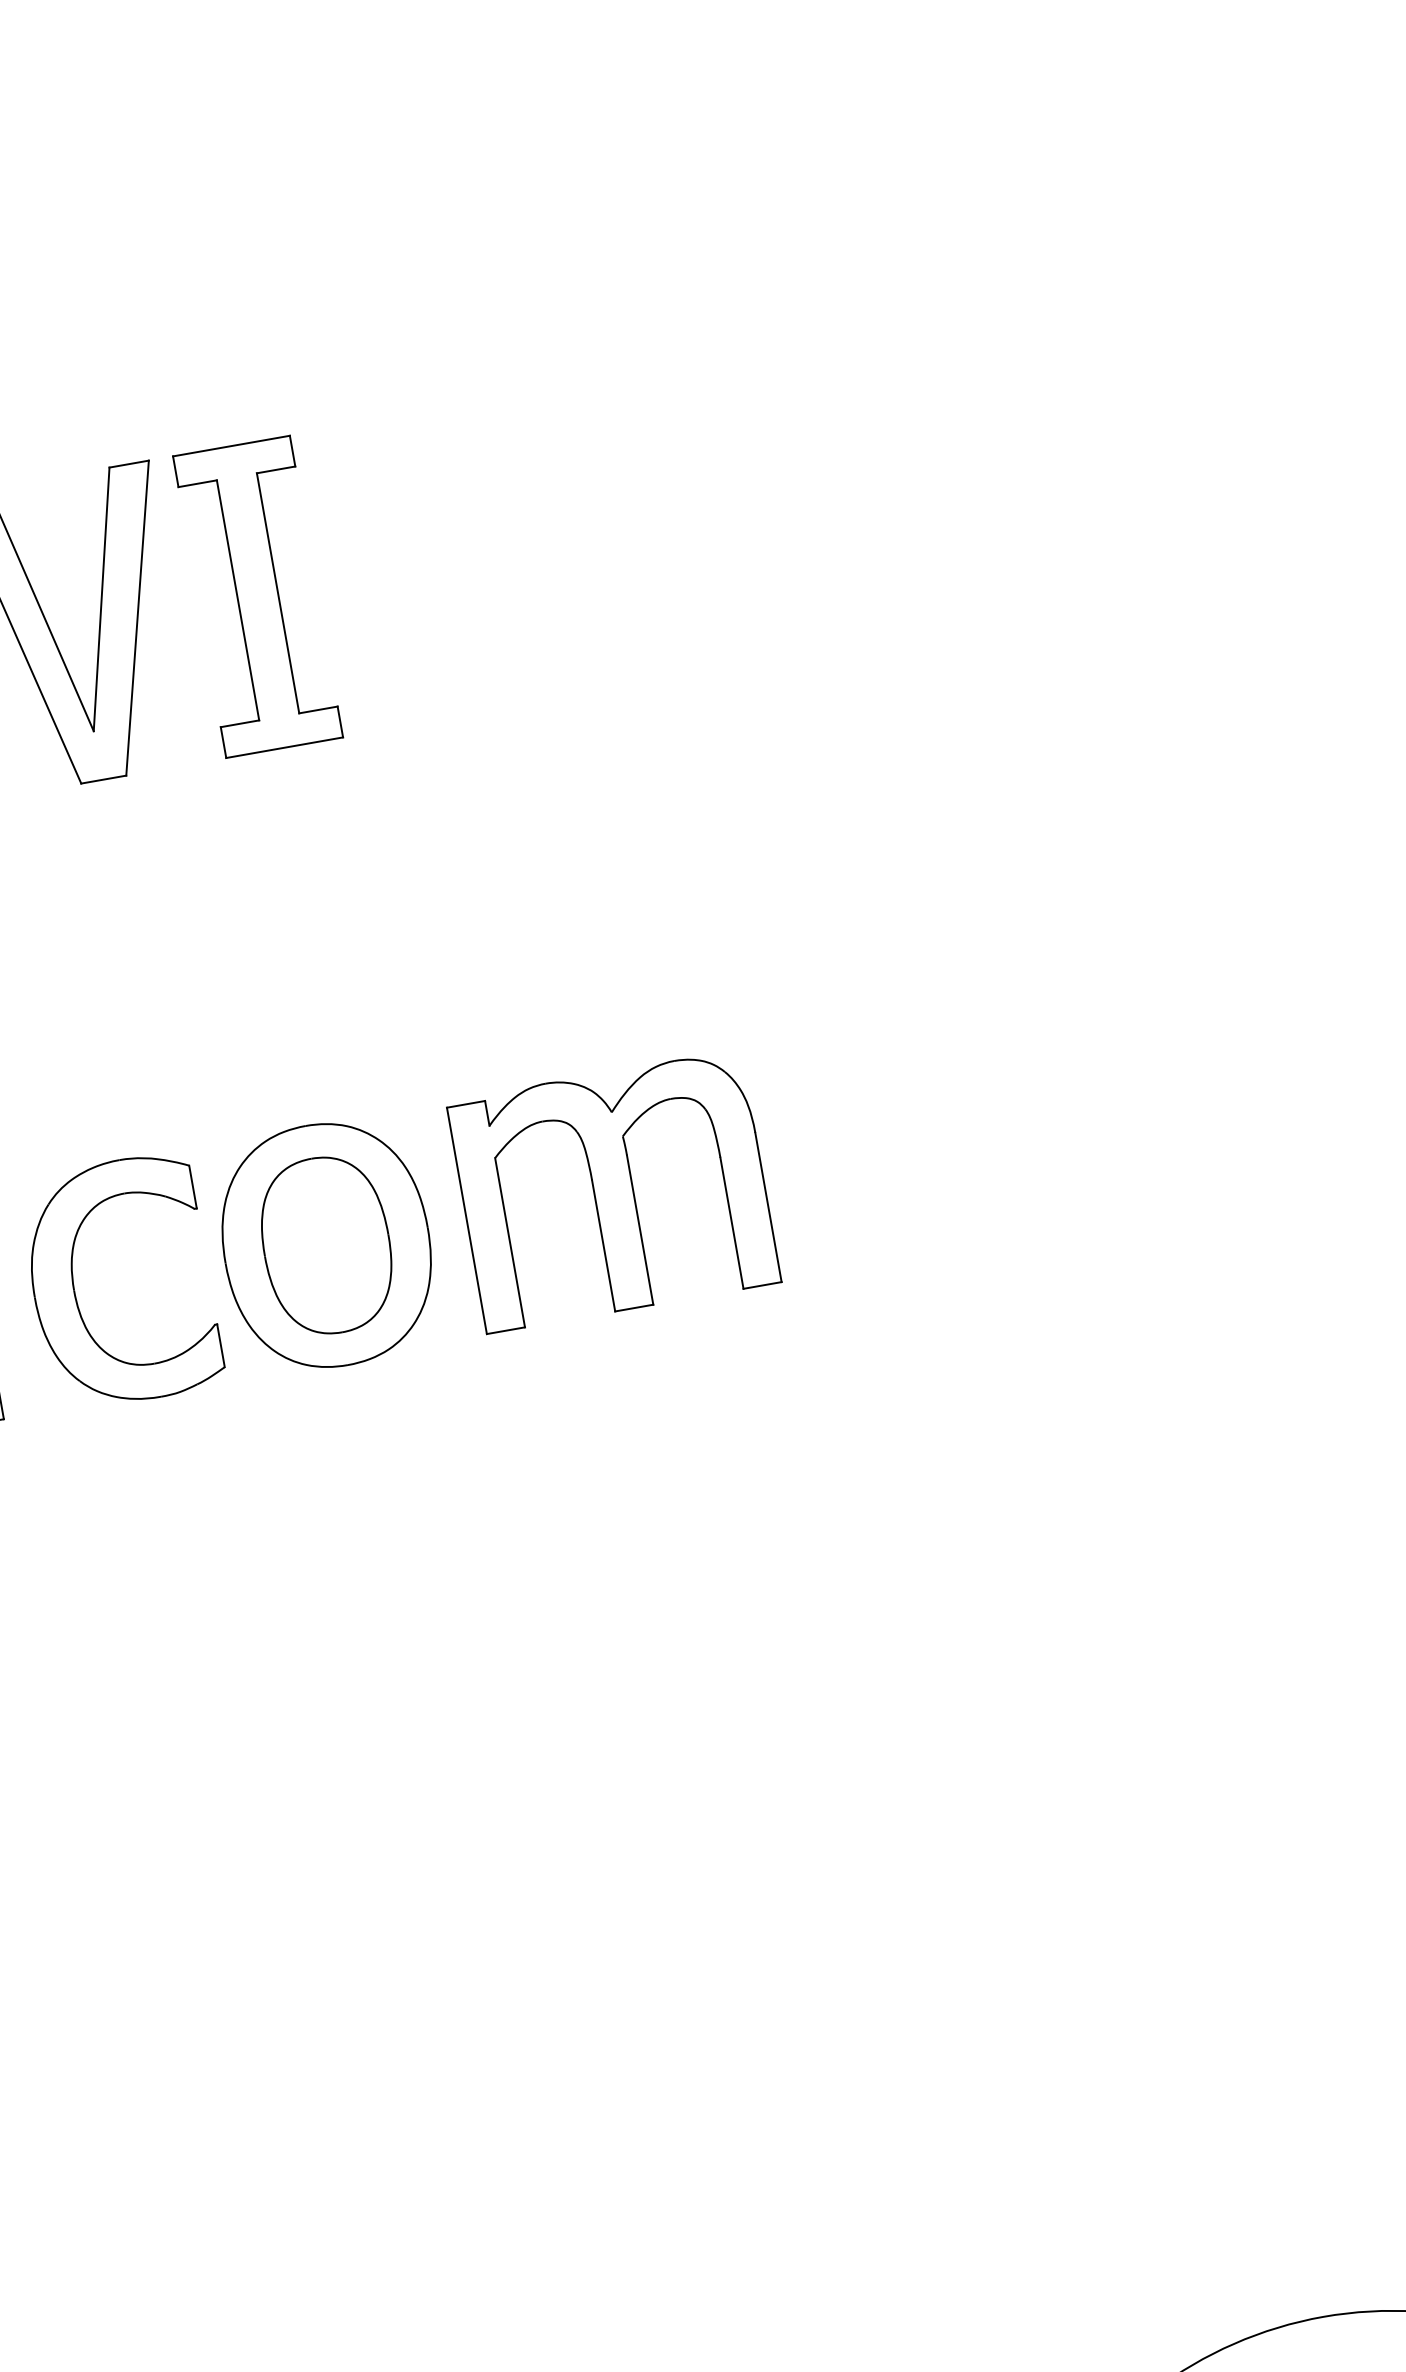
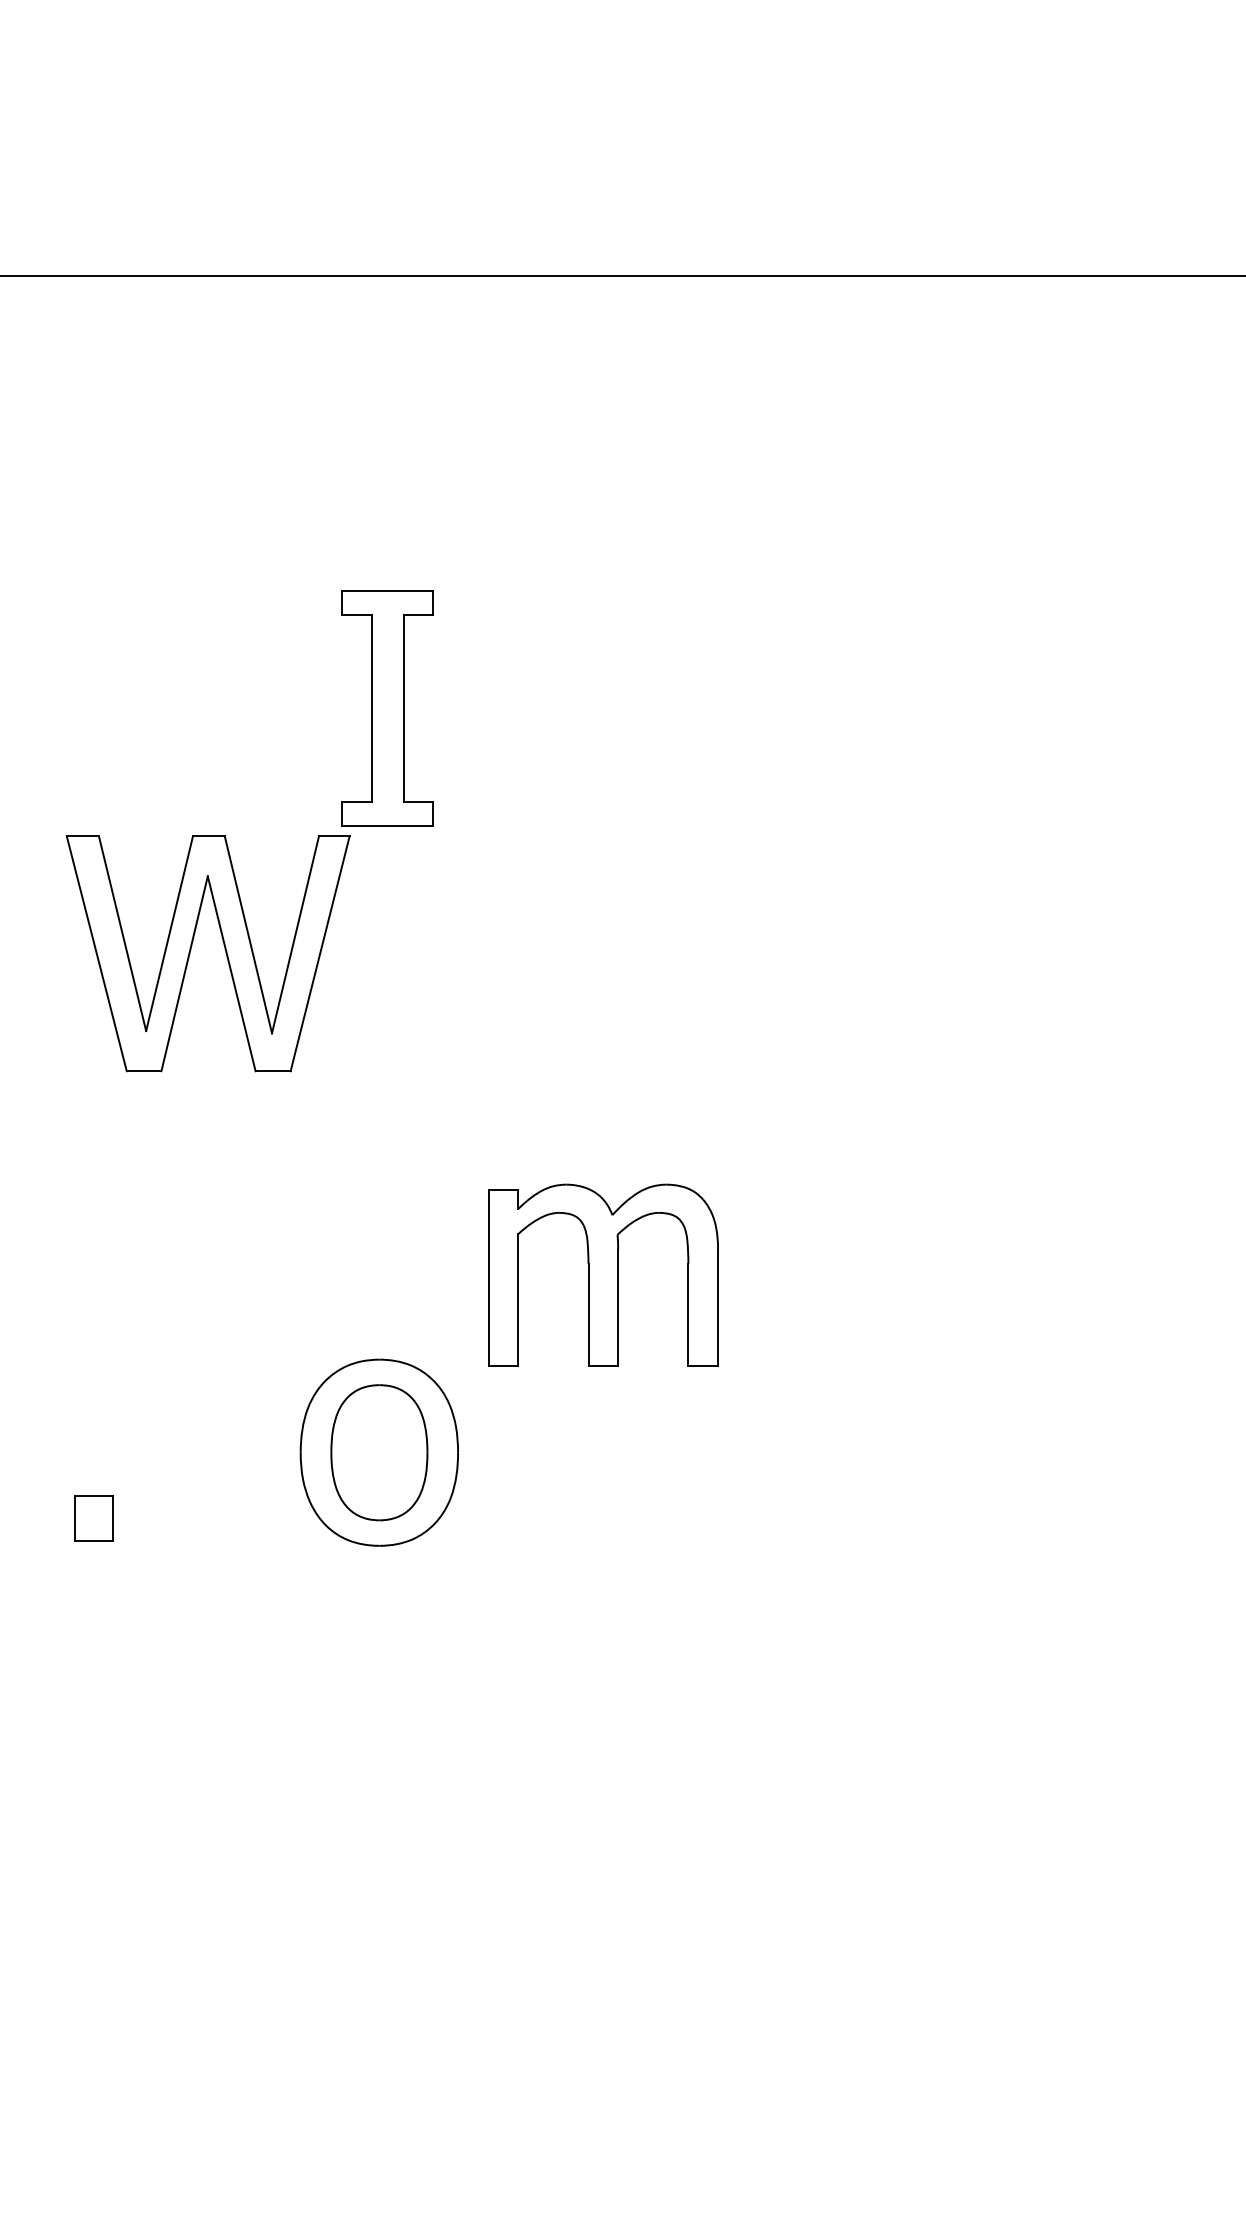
part: (257, 596) -> (387, 708), moved
part: (613, 1190) -> (603, 1274), moved
part: (75, 1289) -> (183, 1452), removed

